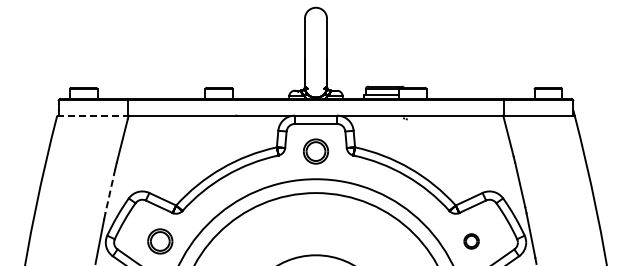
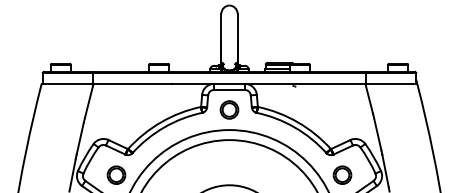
line: (93, 115) -> (67, 83), dashed -> solid
line: (110, 191) -> (80, 138), dashed -> solid
part: (471, 241) -> (342, 175), size x1.67

